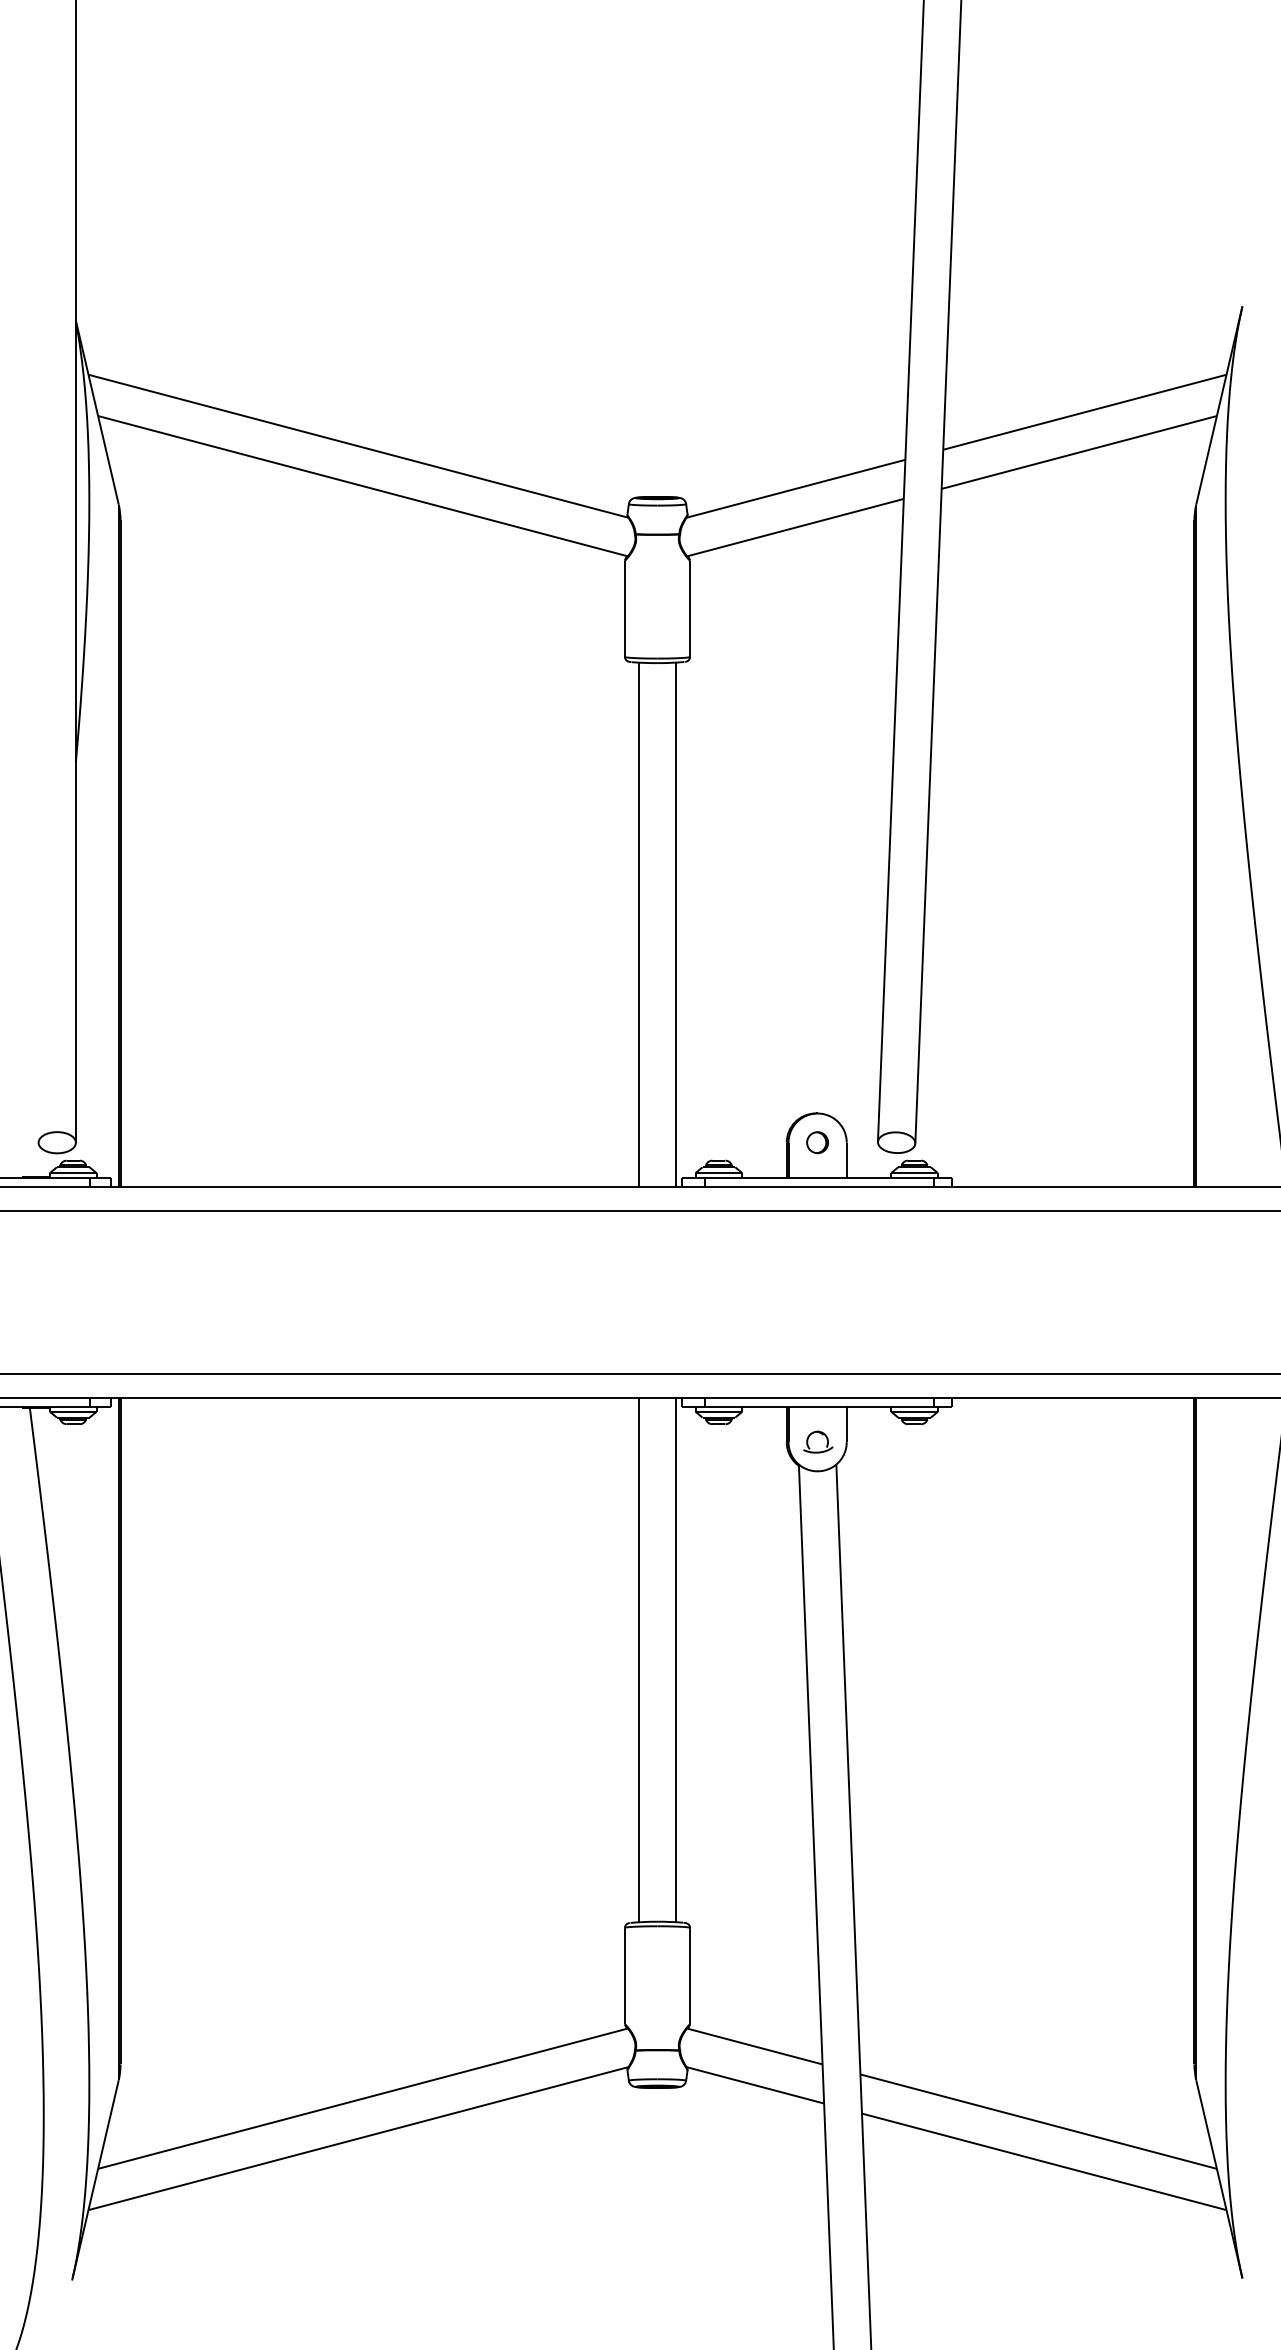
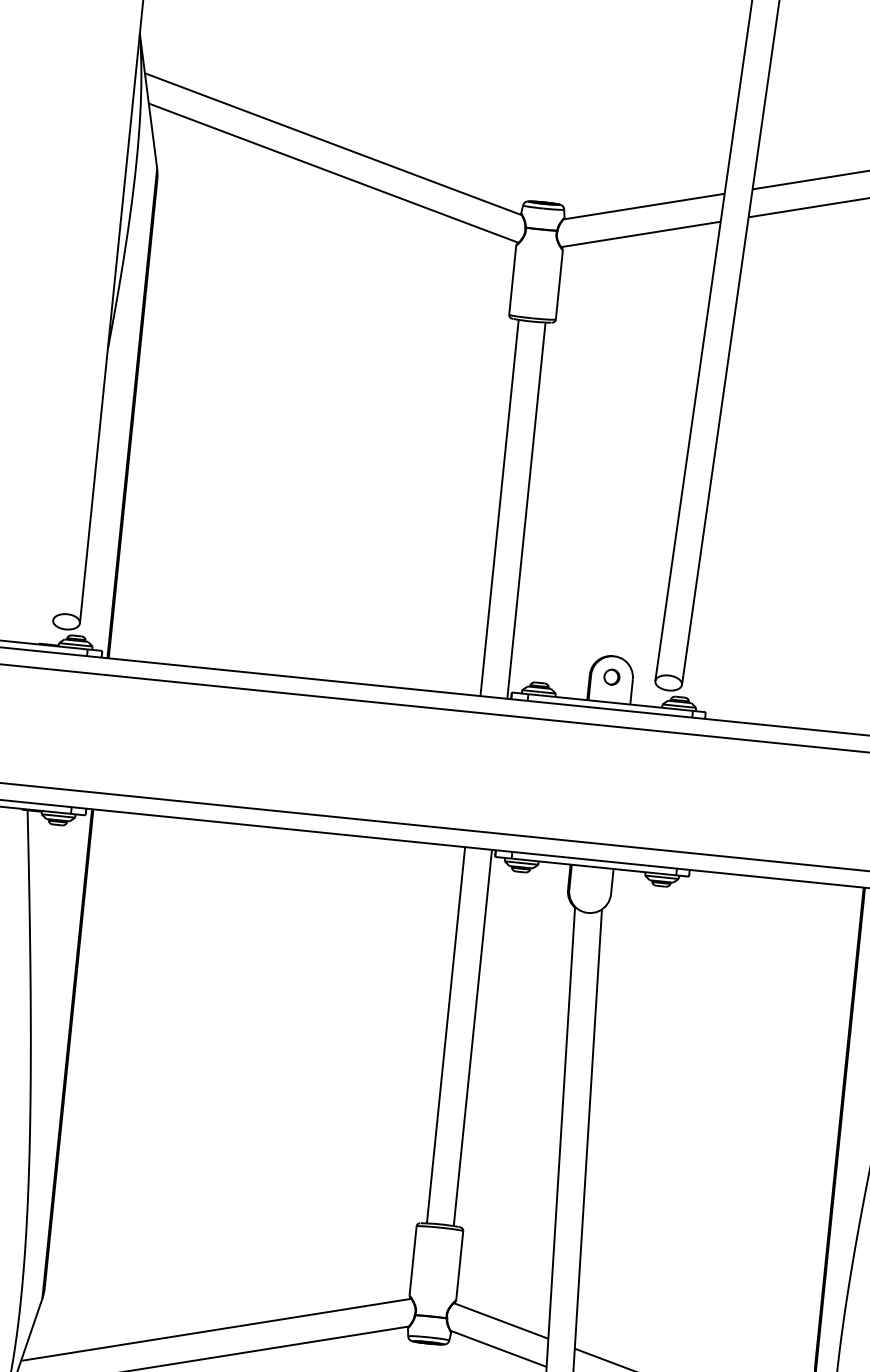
part: (822, 1435) -> (594, 887), removed

